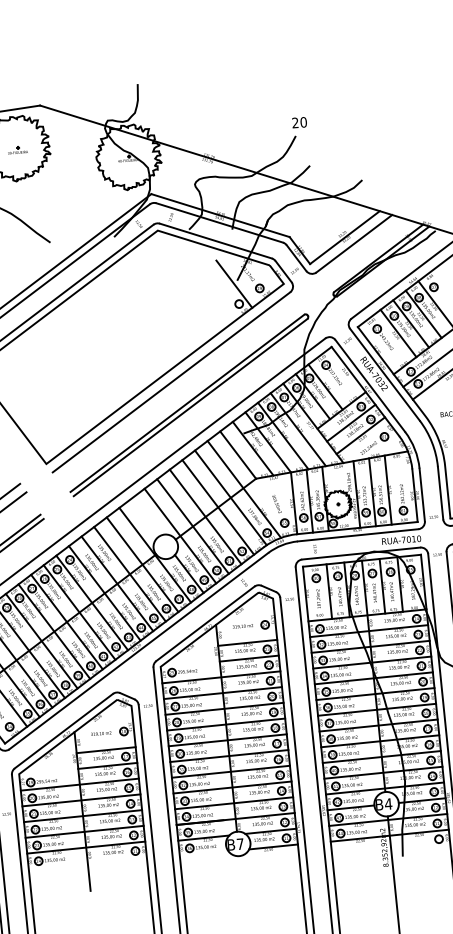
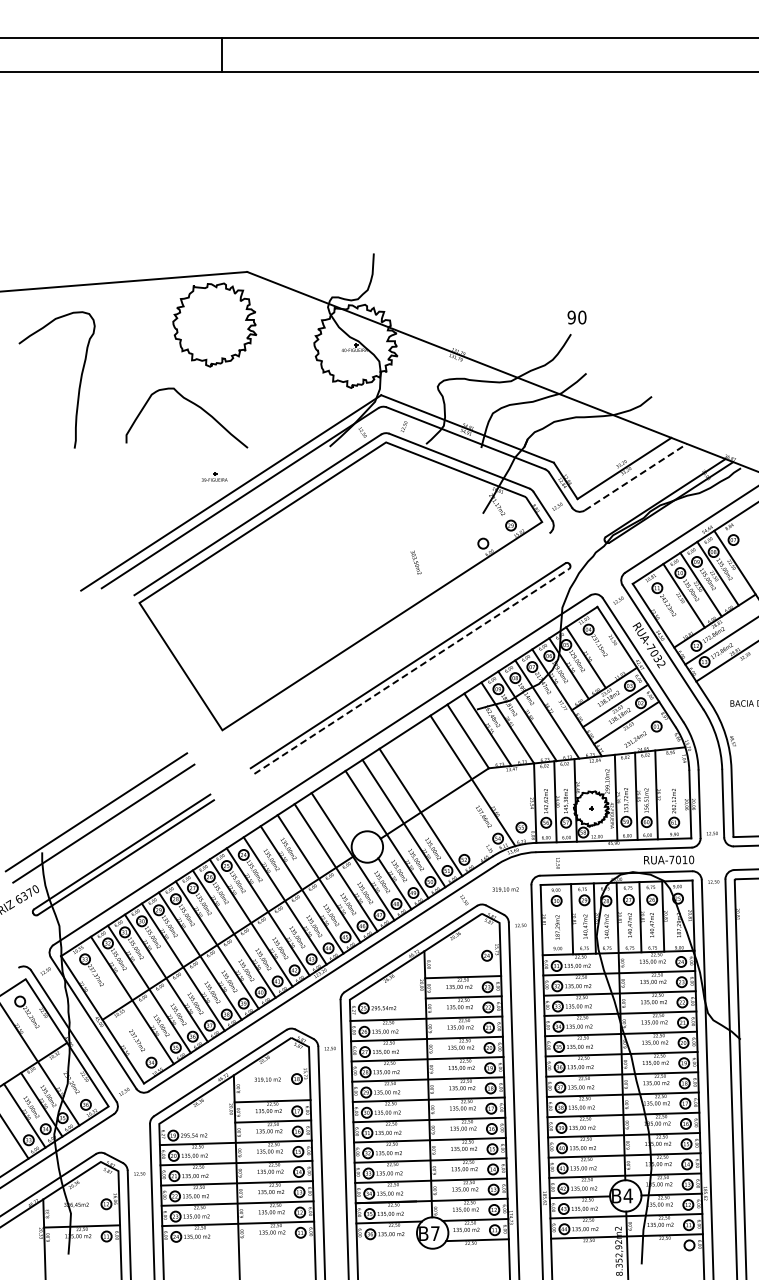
text: (295, 122) -> (571, 317), 20 -> 90
part: (17, 149) -> (214, 476), moved
line: (354, 244) -> (635, 477), solid -> dashed
line: (233, 283) -> (478, 517), removed
line: (171, 382) -> (389, 637), removed
line: (190, 407) -> (411, 671), solid -> dashed
line: (230, 497) -> (454, 790), removed
text: (276, 504) -> (415, 562), moved
line: (217, 507) -> (437, 801), removed
text: (242, 626) -> (505, 889), moved

